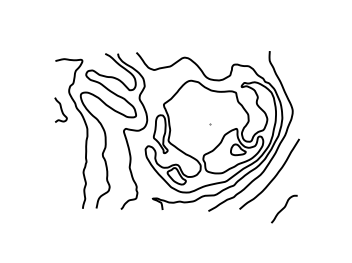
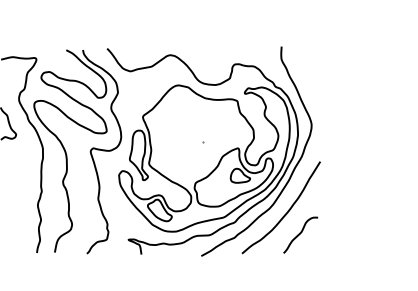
curve: (284, 208) -> (300, 234), moved

